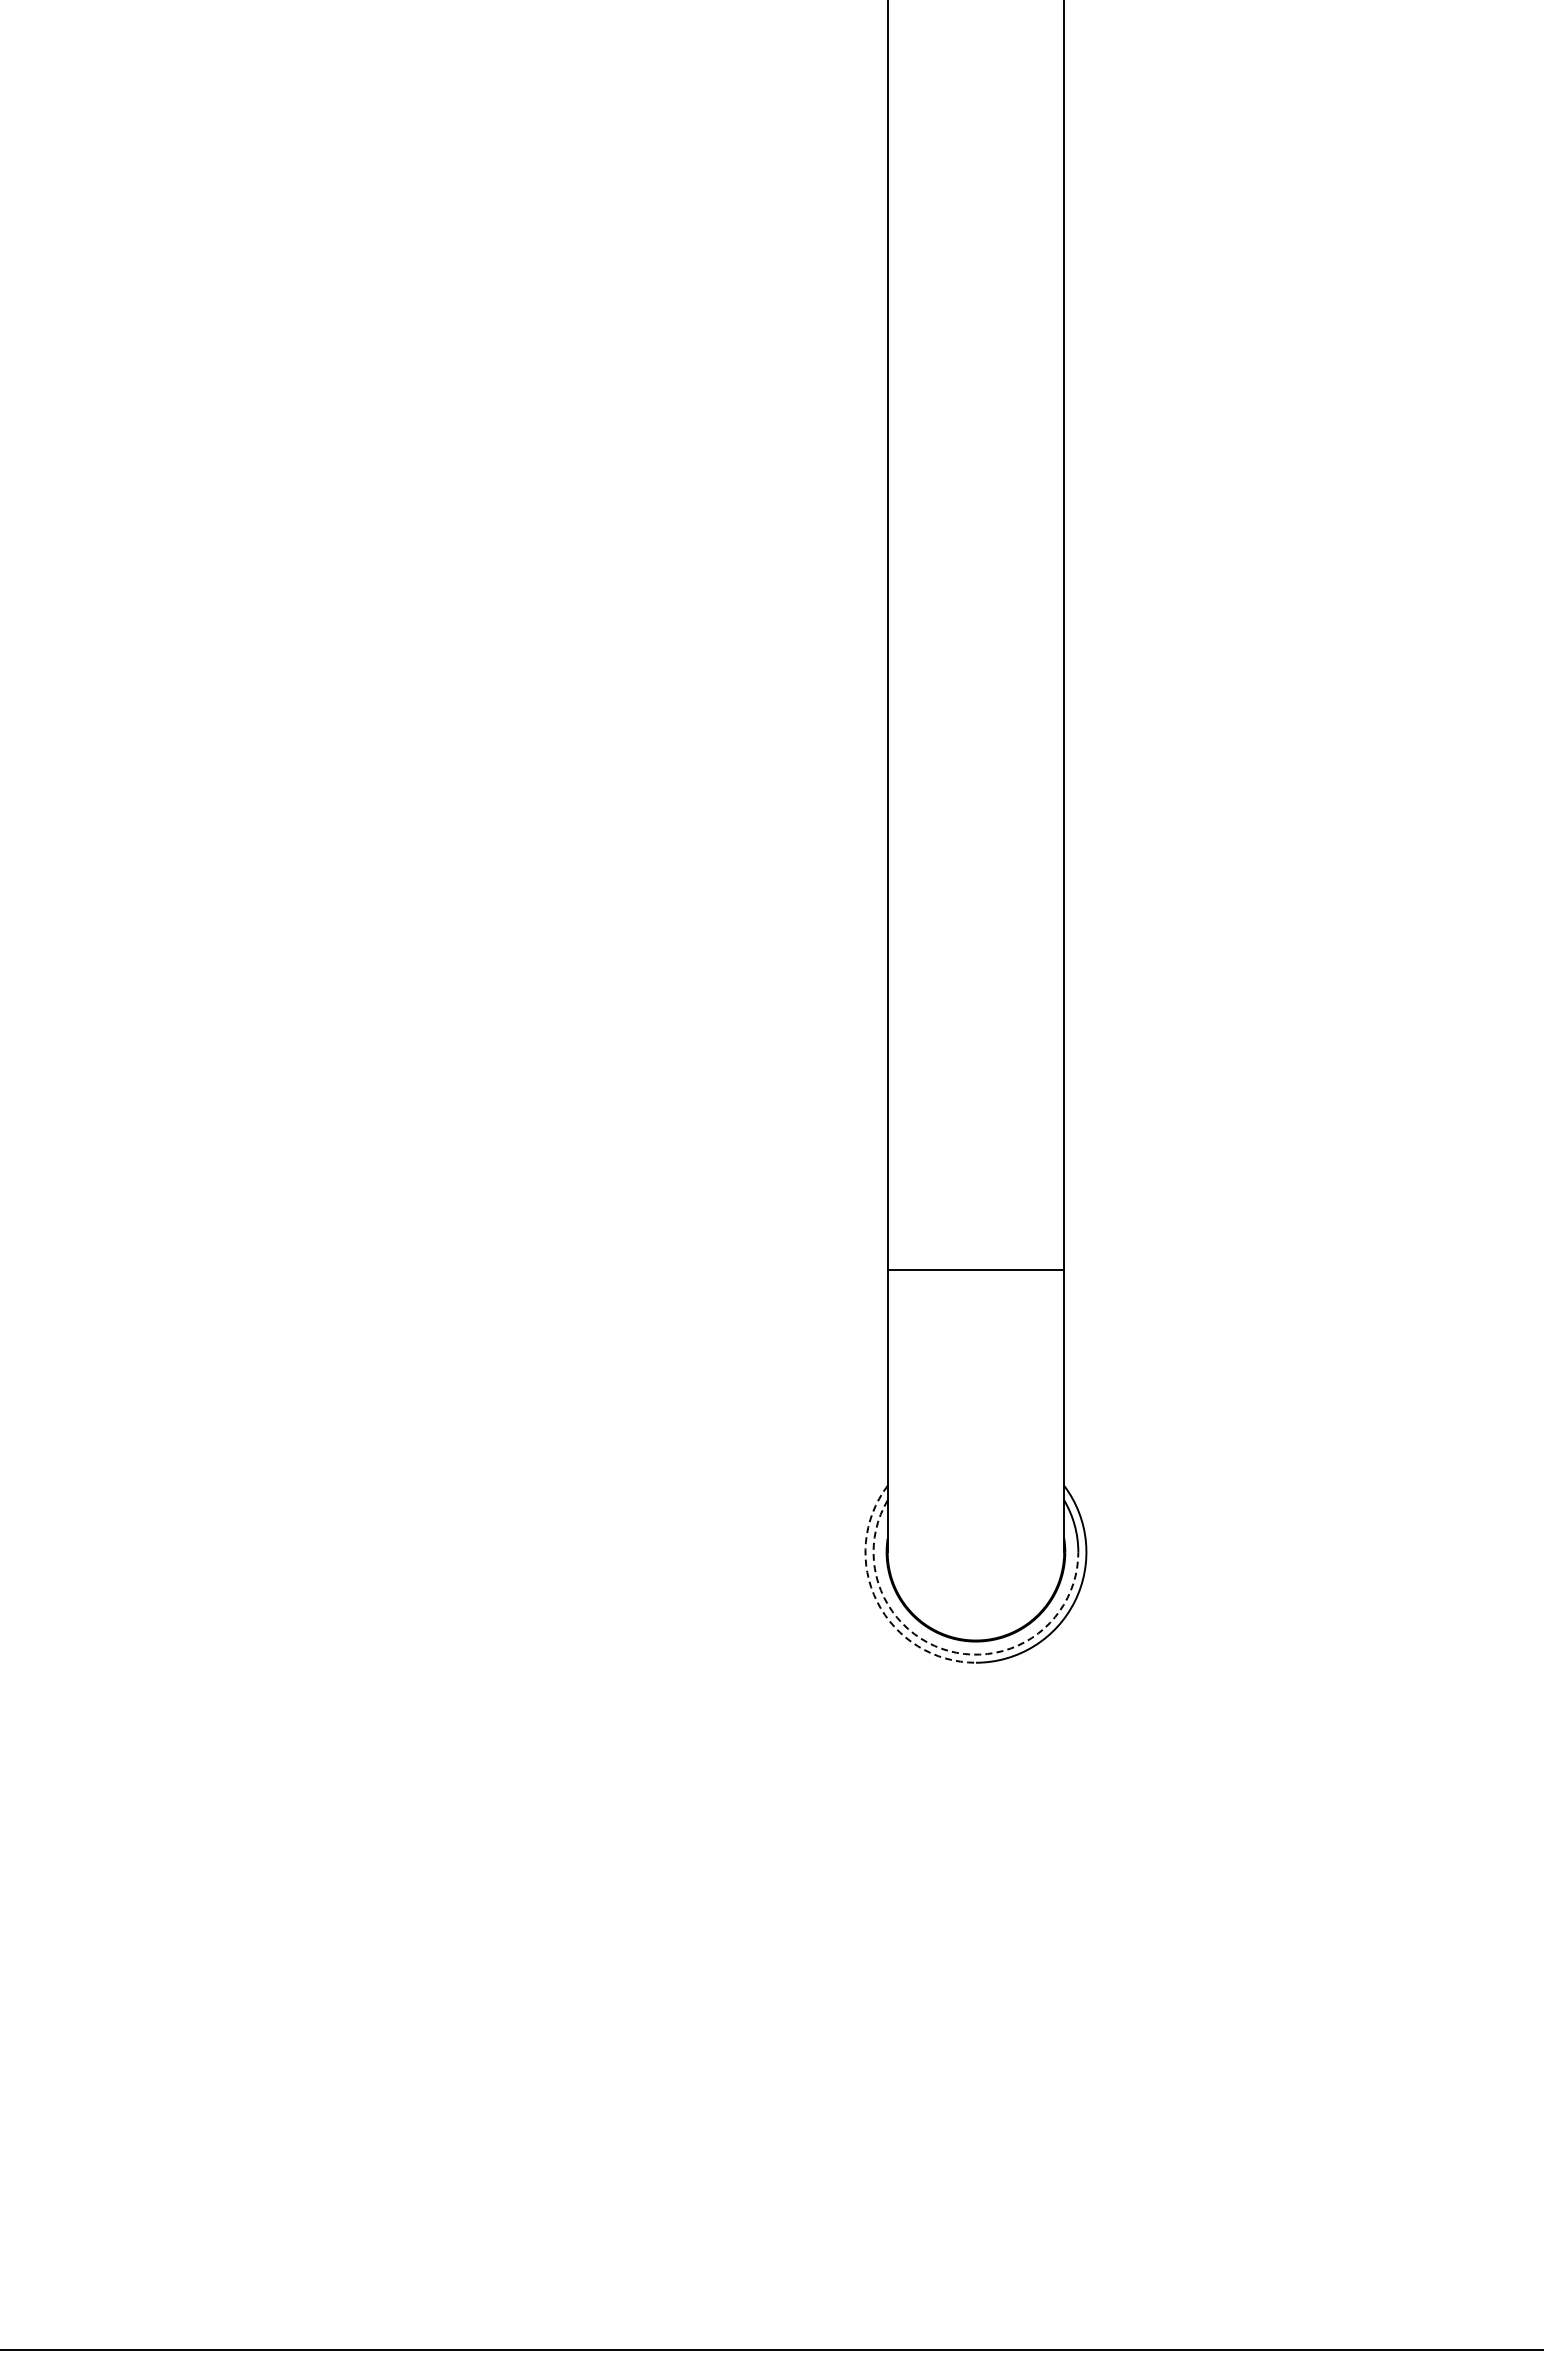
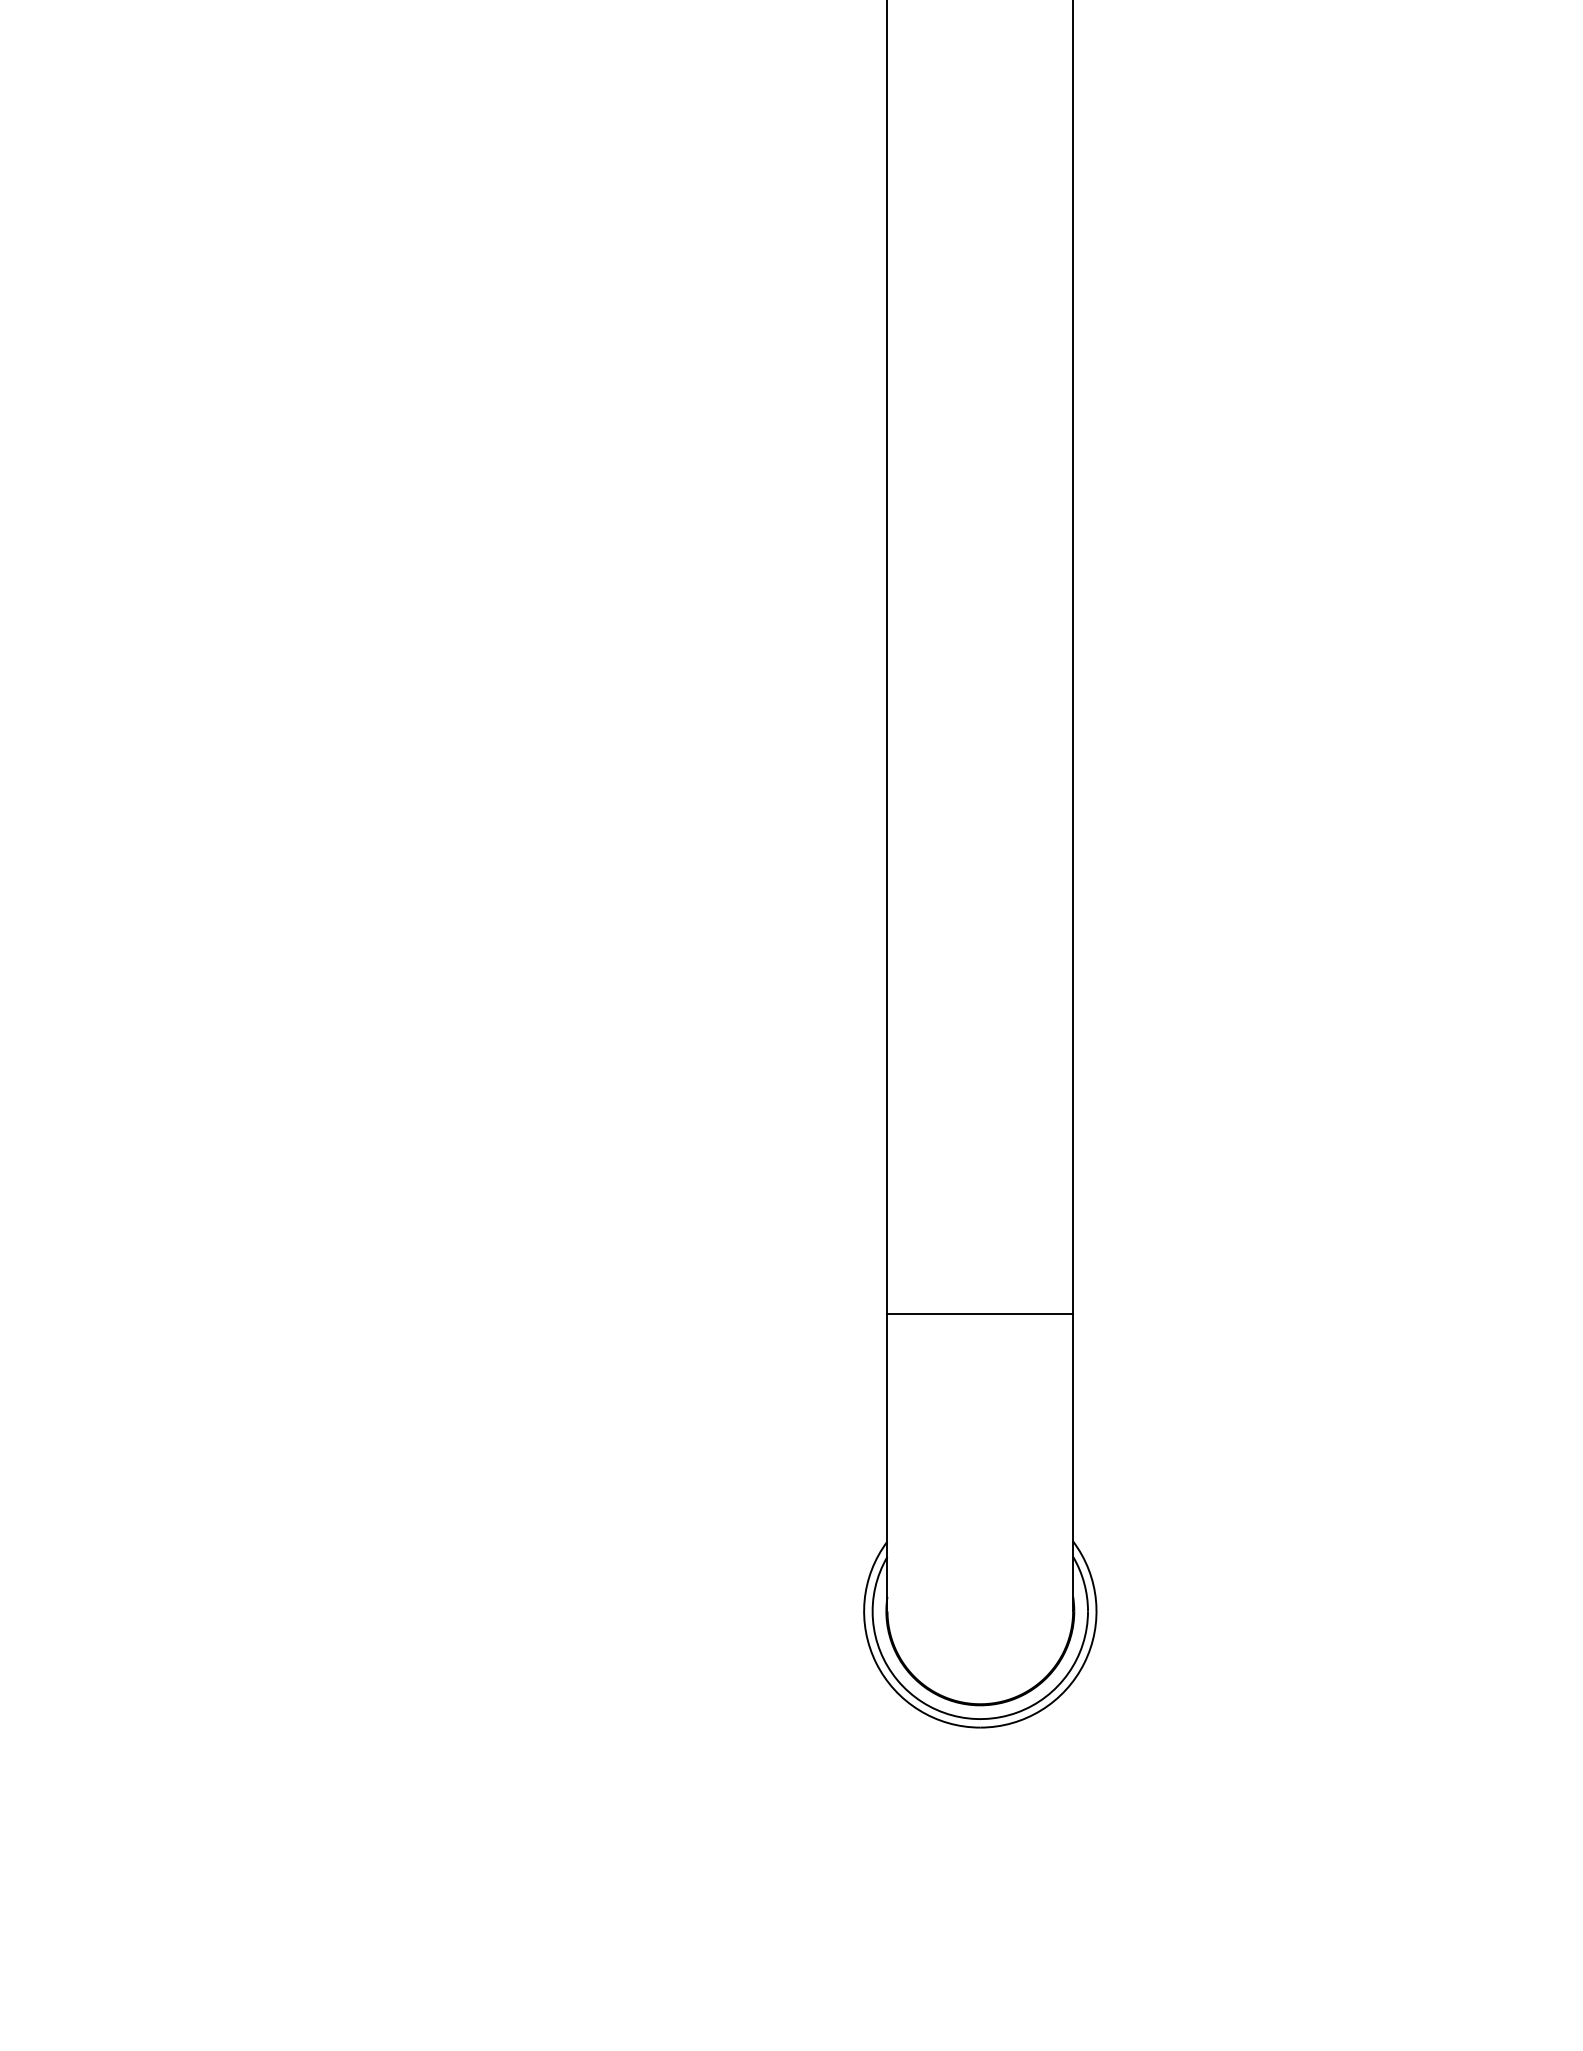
arc: (877, 1601) -> (876, 1663), dashed -> solid
arc: (949, 1651) -> (952, 1715), dashed -> solid

